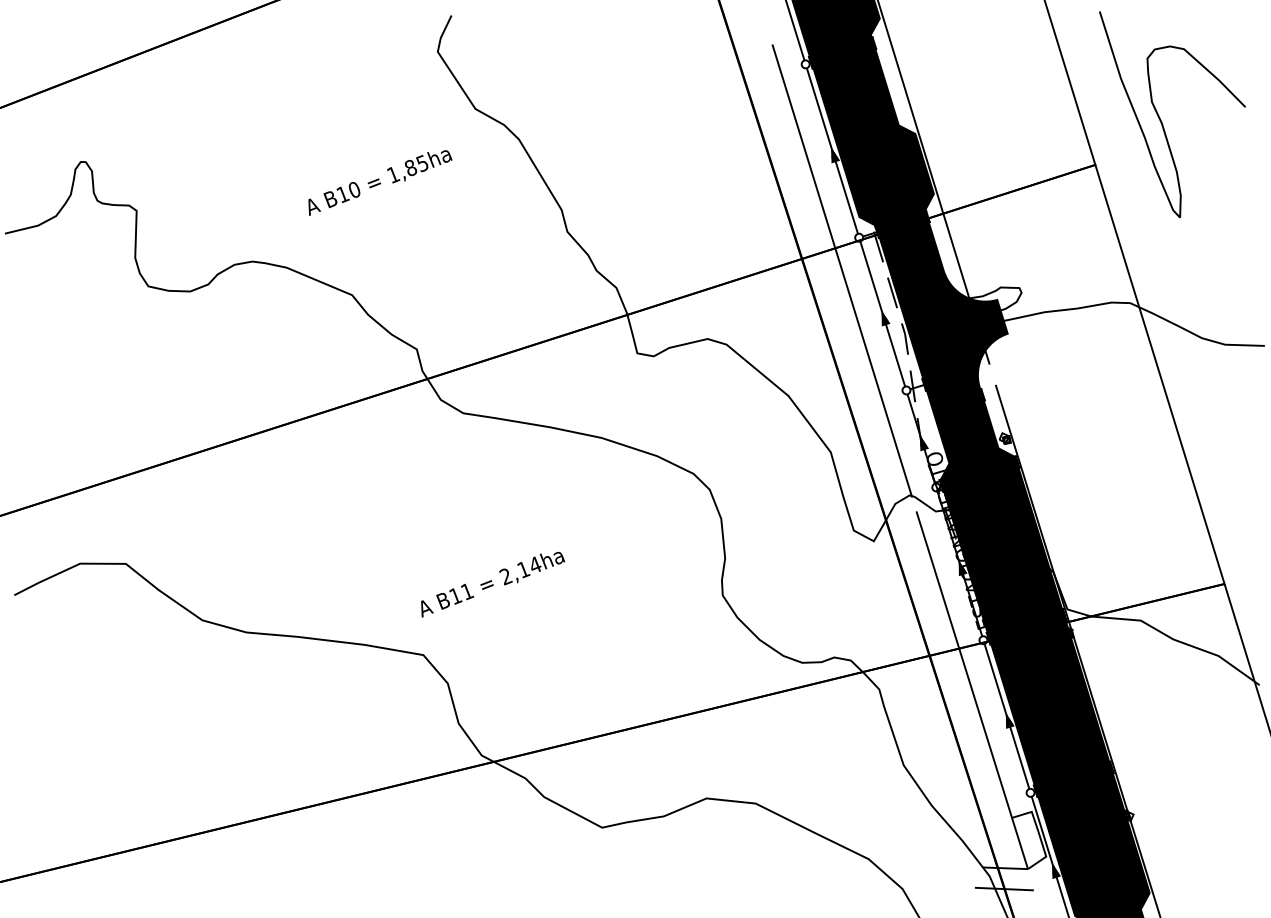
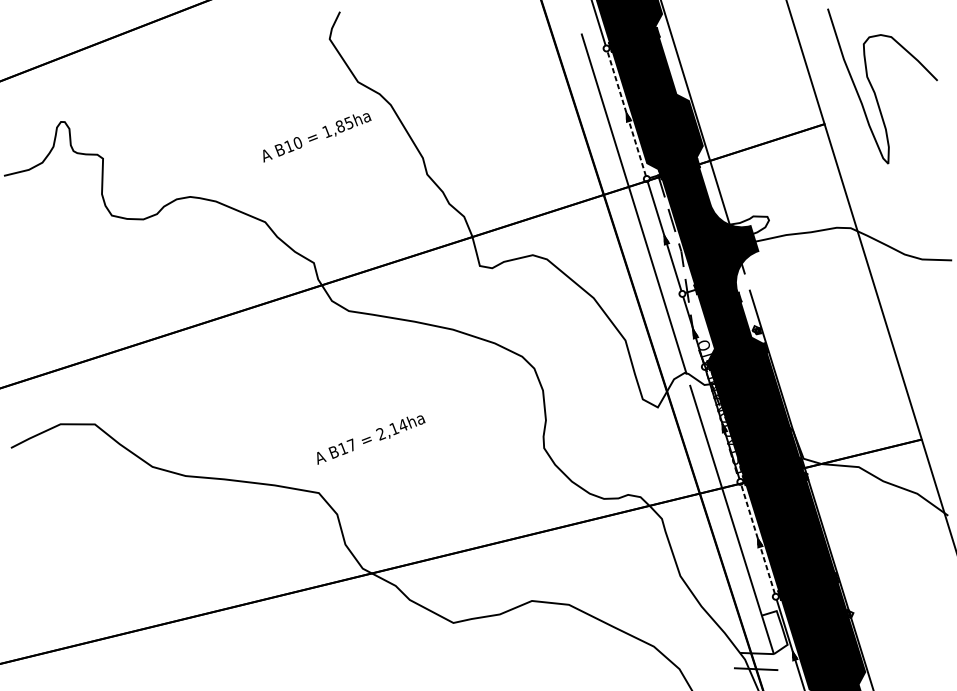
line: (832, 151) -> (626, 114), solid -> dashed
text: (380, 182) -> (317, 137), moved
text: (467, 591) -> (352, 445), B11 -> B17
line: (1007, 716) -> (758, 539), solid -> dashed

